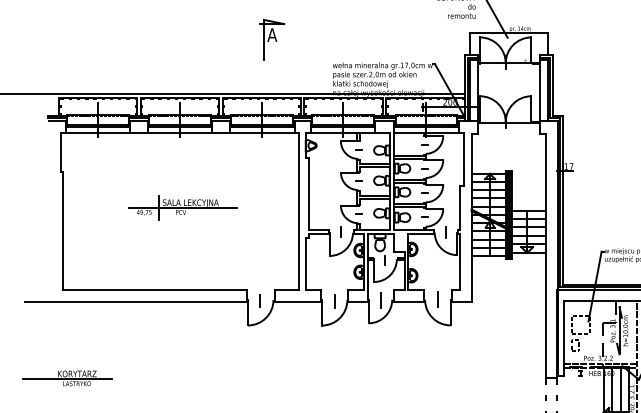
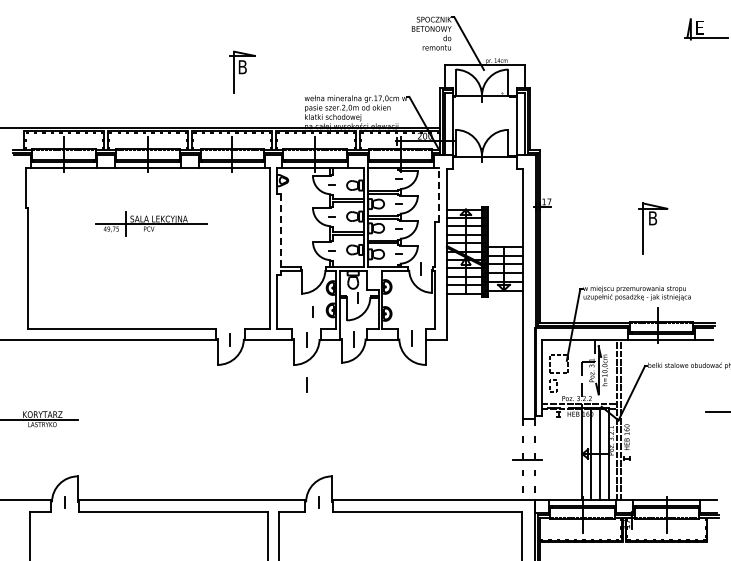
text: (272, 35) -> (242, 67), A -> B
line: (463, 159) -> (438, 194), solid -> dashed
line: (309, 194) -> (280, 230), solid -> dashed
part: (183, 207) -> (151, 223), moved
line: (340, 231) -> (312, 311), moved
line: (334, 344) -> (306, 384), added

